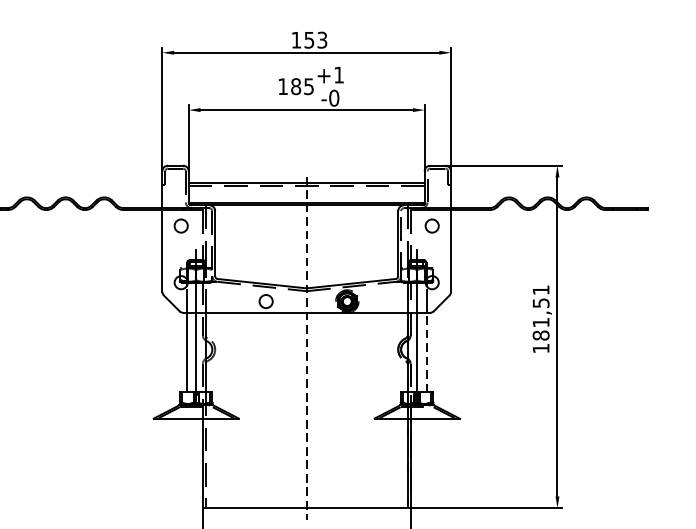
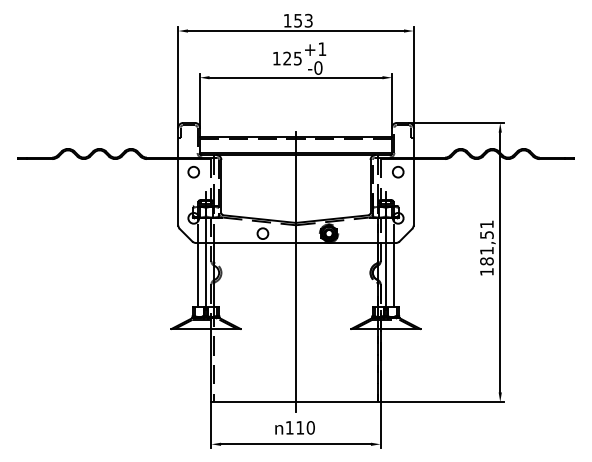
text: (296, 86) -> (287, 58), 185 -> 125
line: (307, 347) -> (296, 271), dashed -> solid
line: (426, 351) -> (393, 274), dashed -> solid

